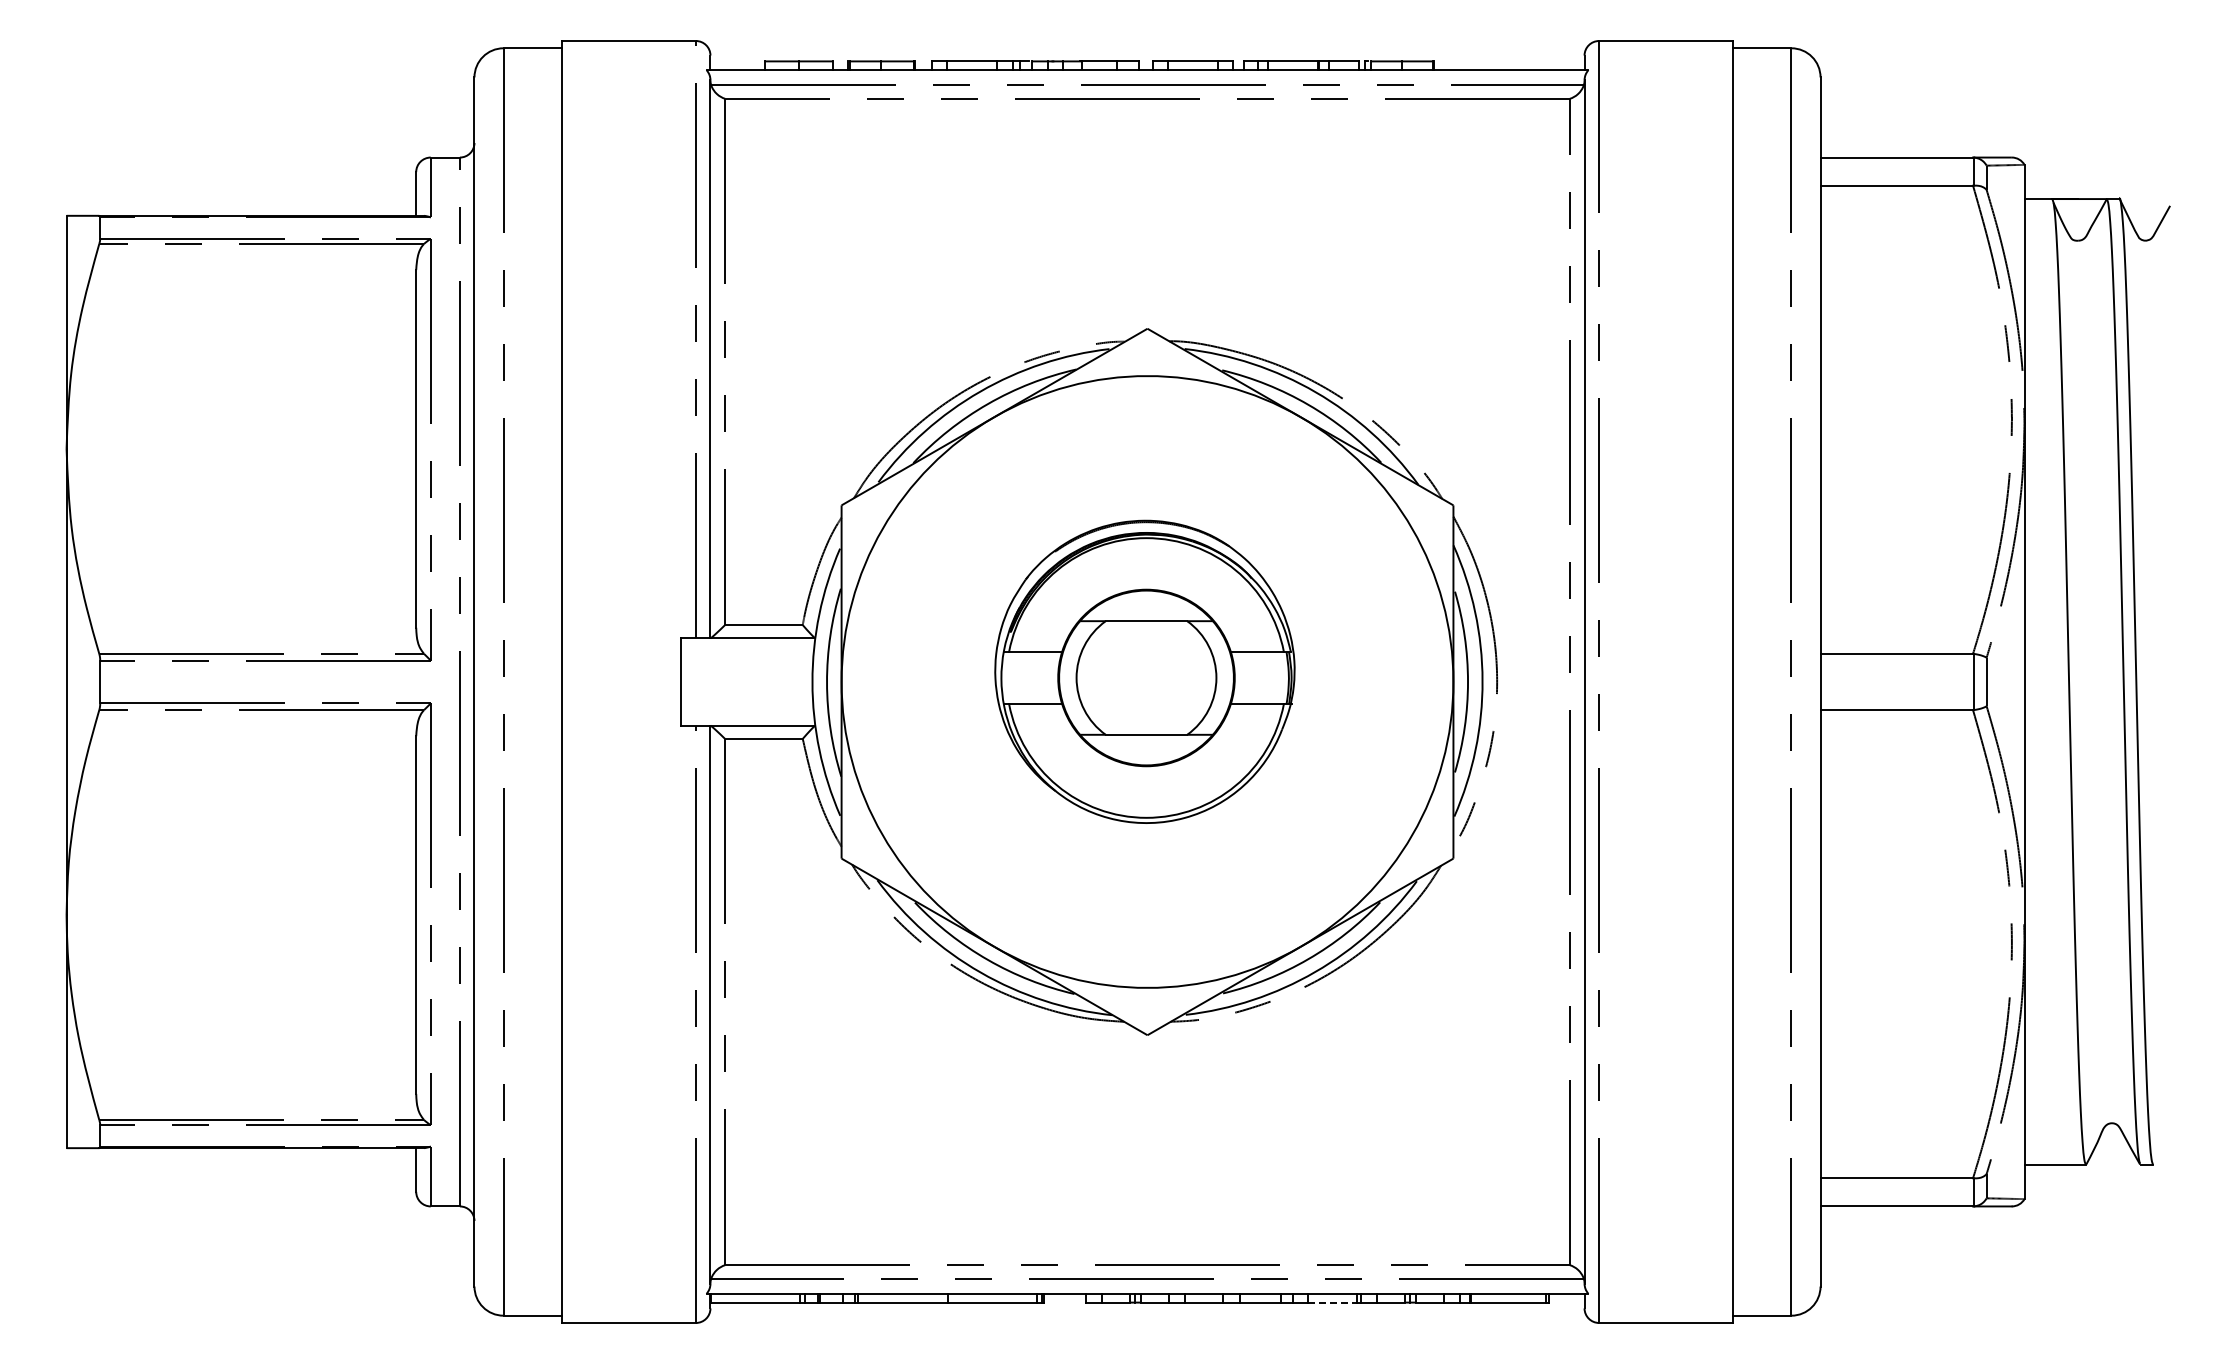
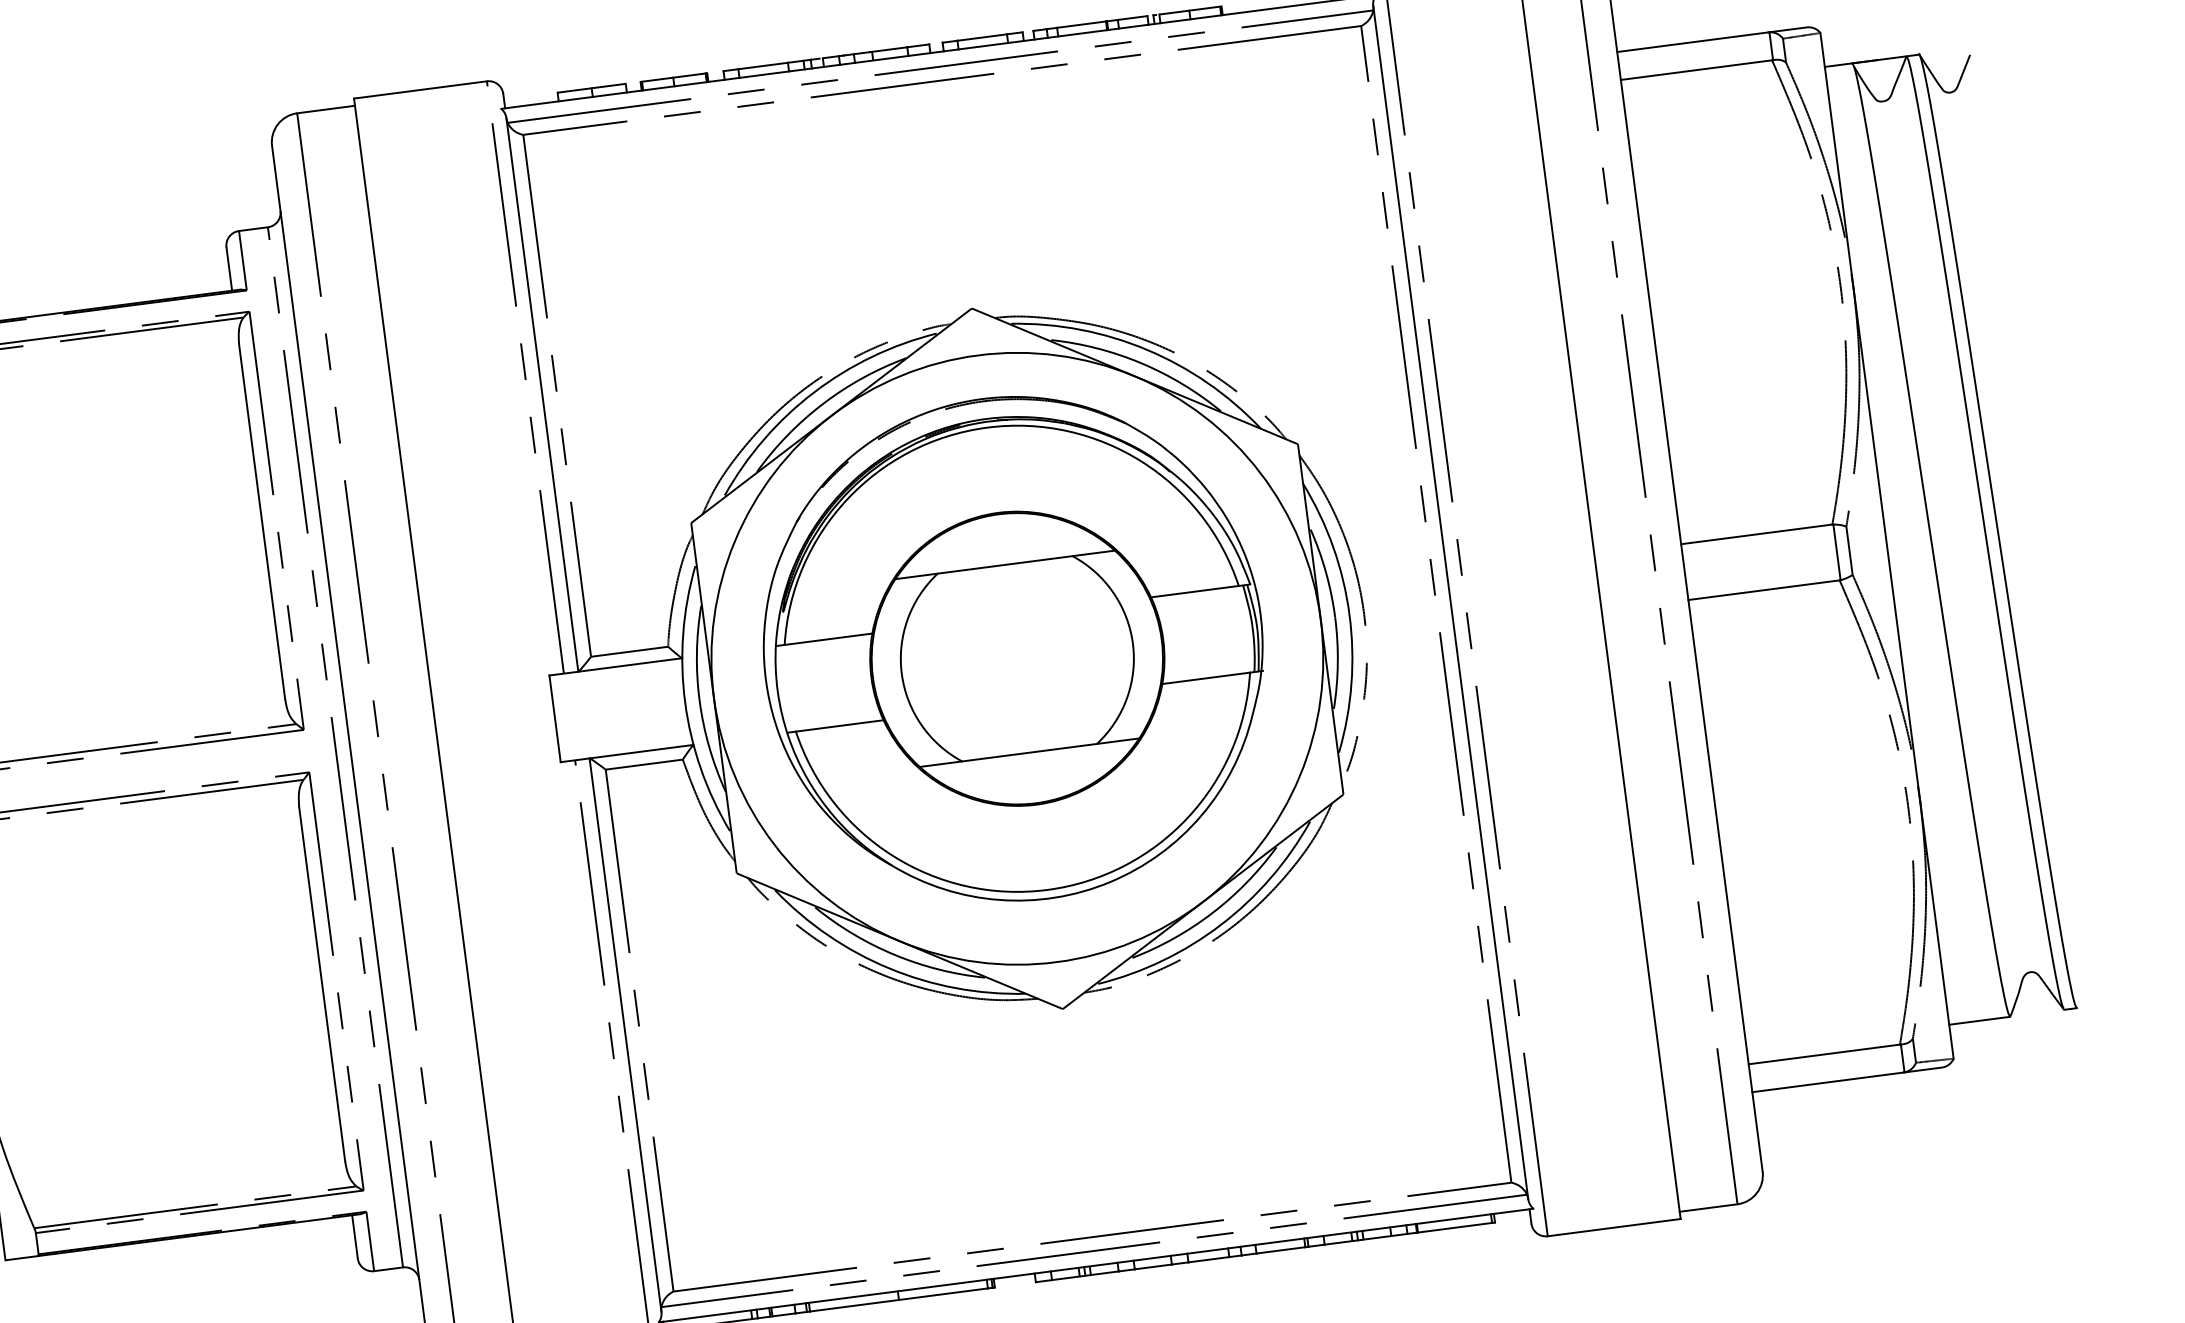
part: (1144, 671) -> (1013, 648), size x1.67
line: (1332, 1302) -> (1280, 1250), dashed -> solid

